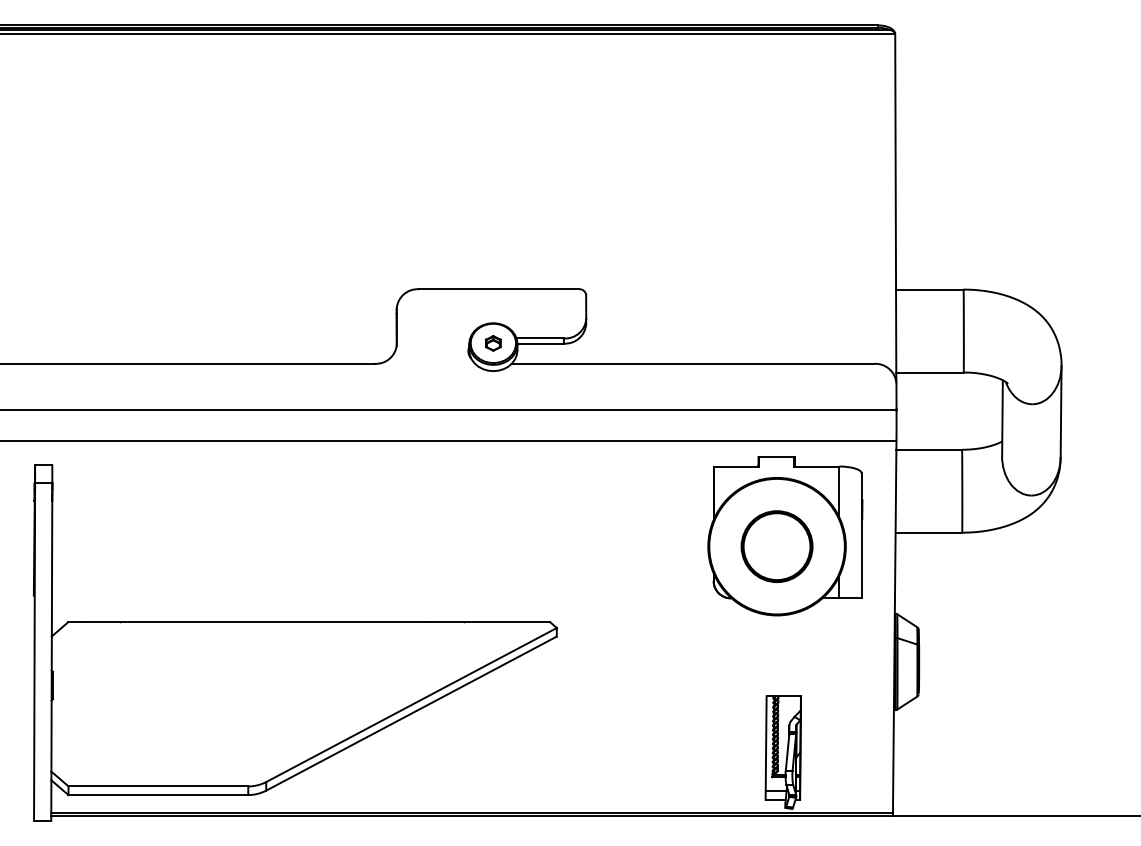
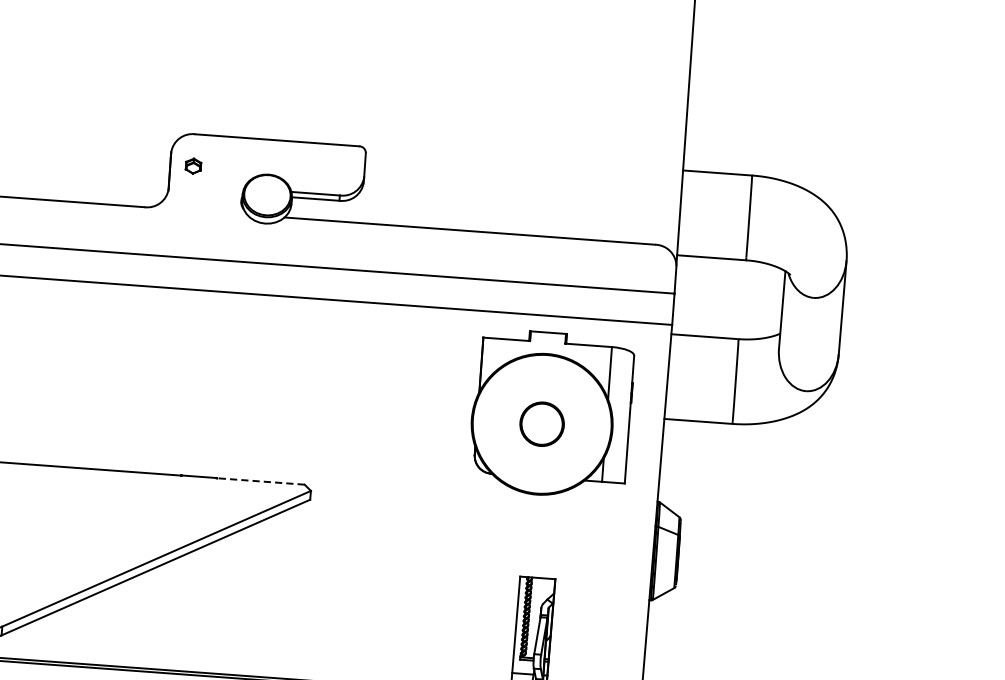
part: (492, 343) -> (192, 166), moved
part: (776, 546) -> (541, 424), size x0.6
line: (506, 622) -> (259, 481), solid -> dashed

